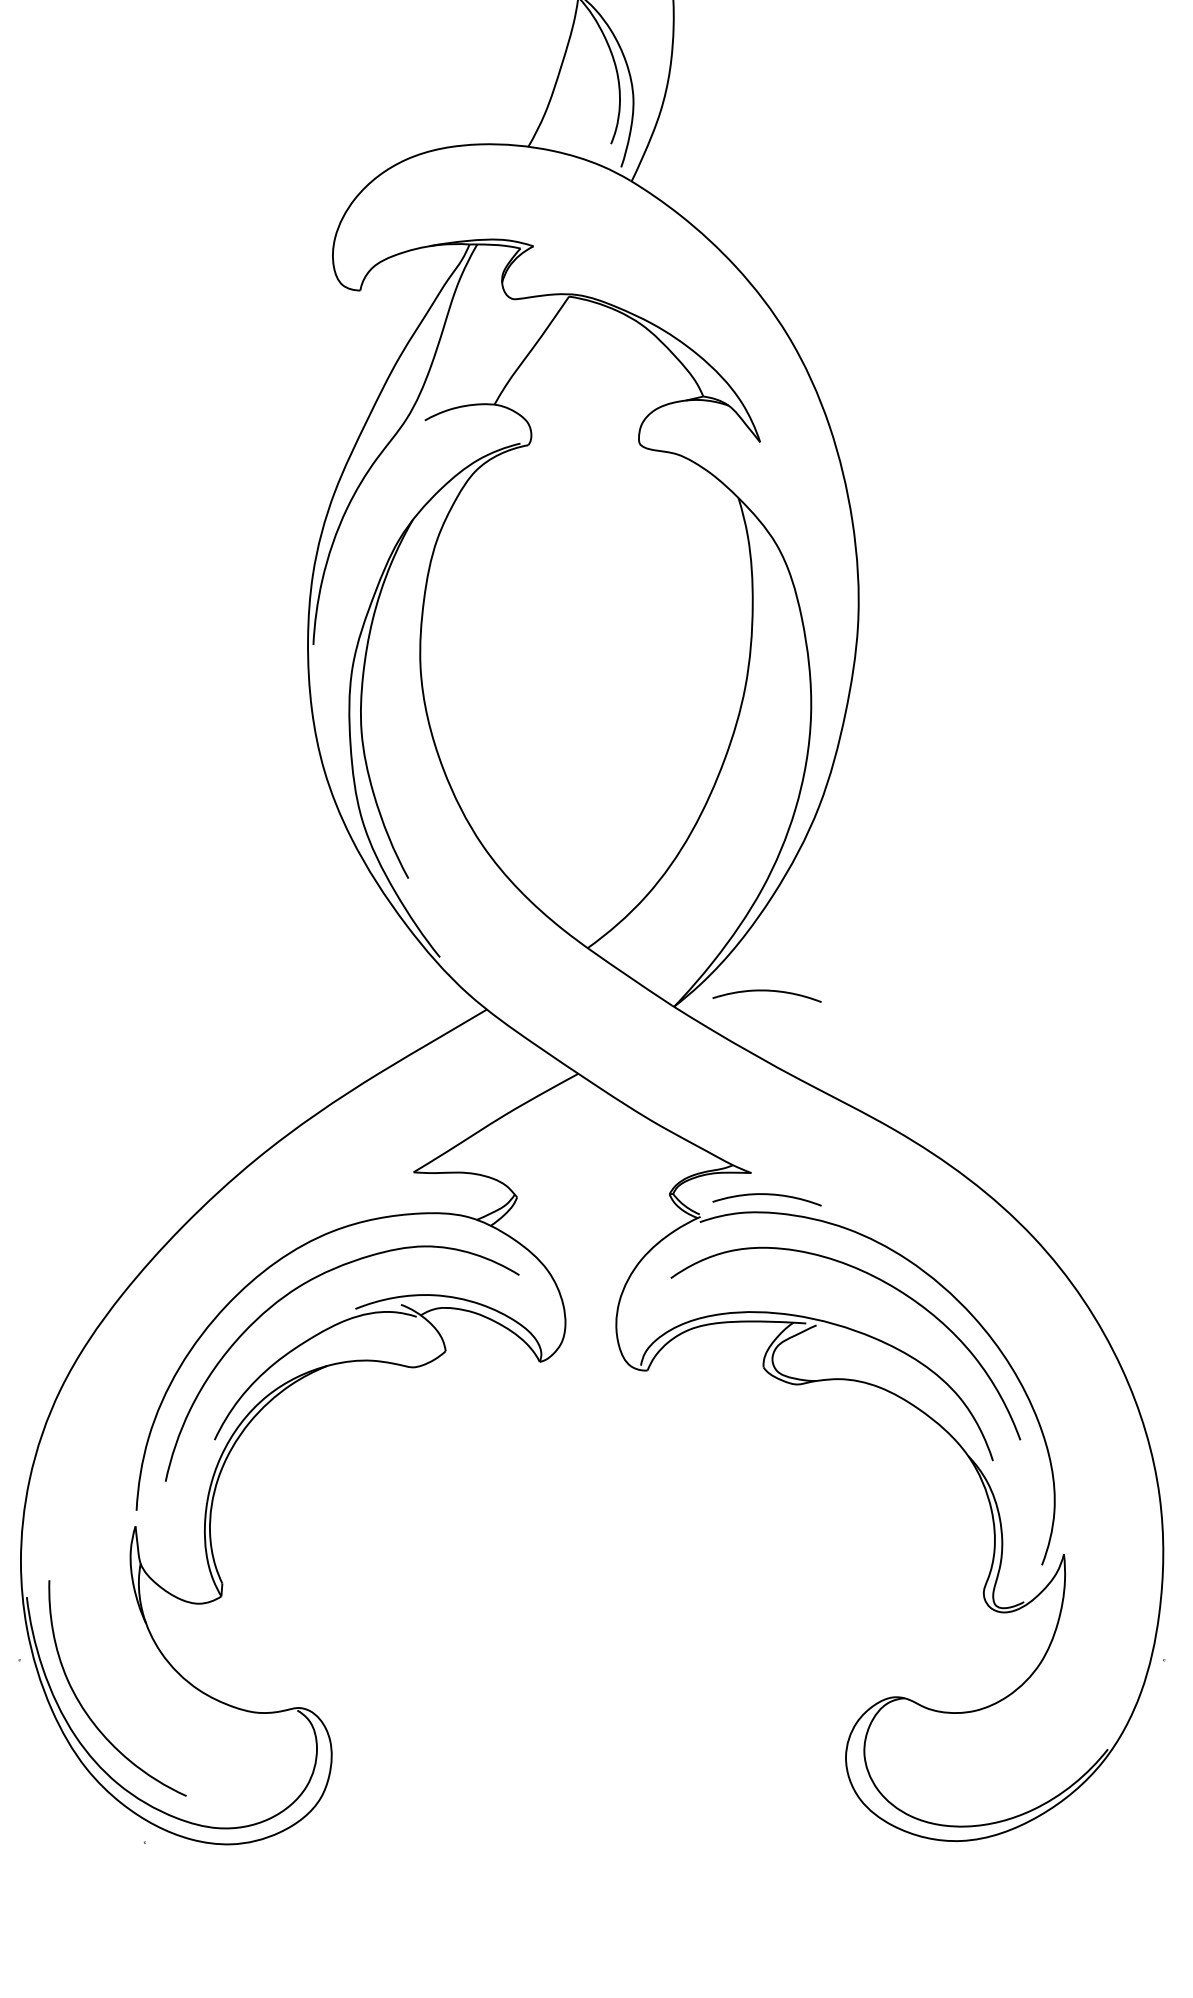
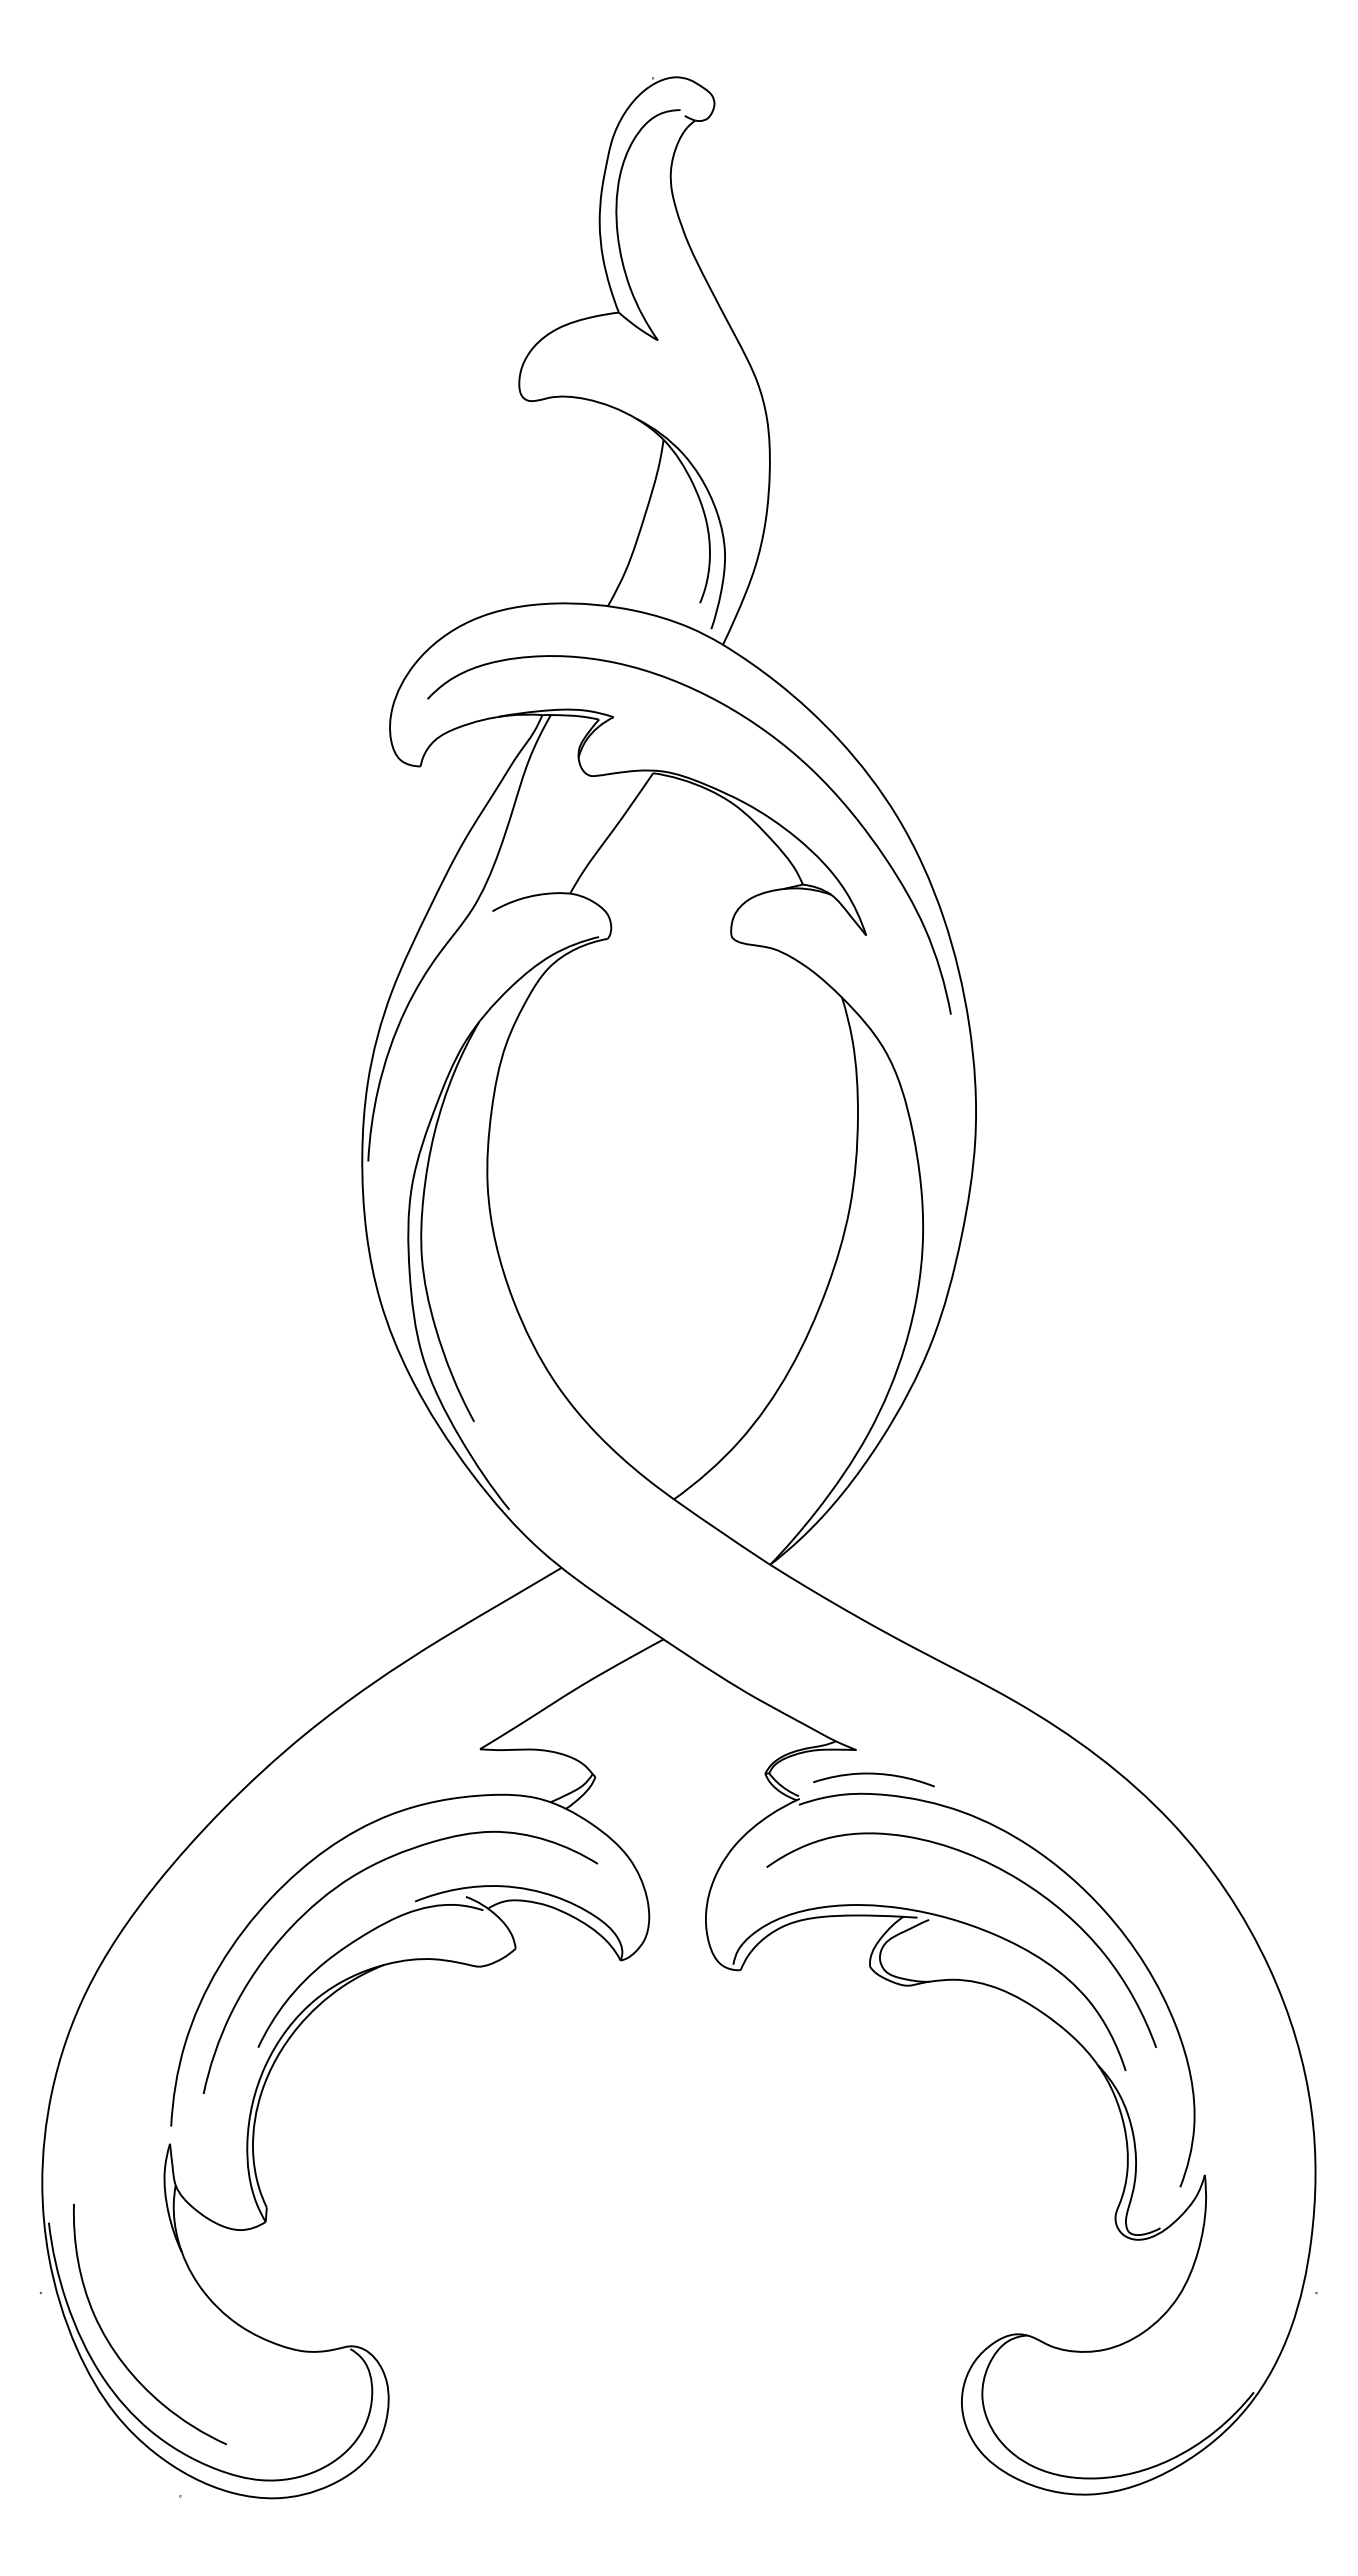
curve: (670, 260) -> (766, 733), added
curve: (766, 991) -> (873, 1547), removed

